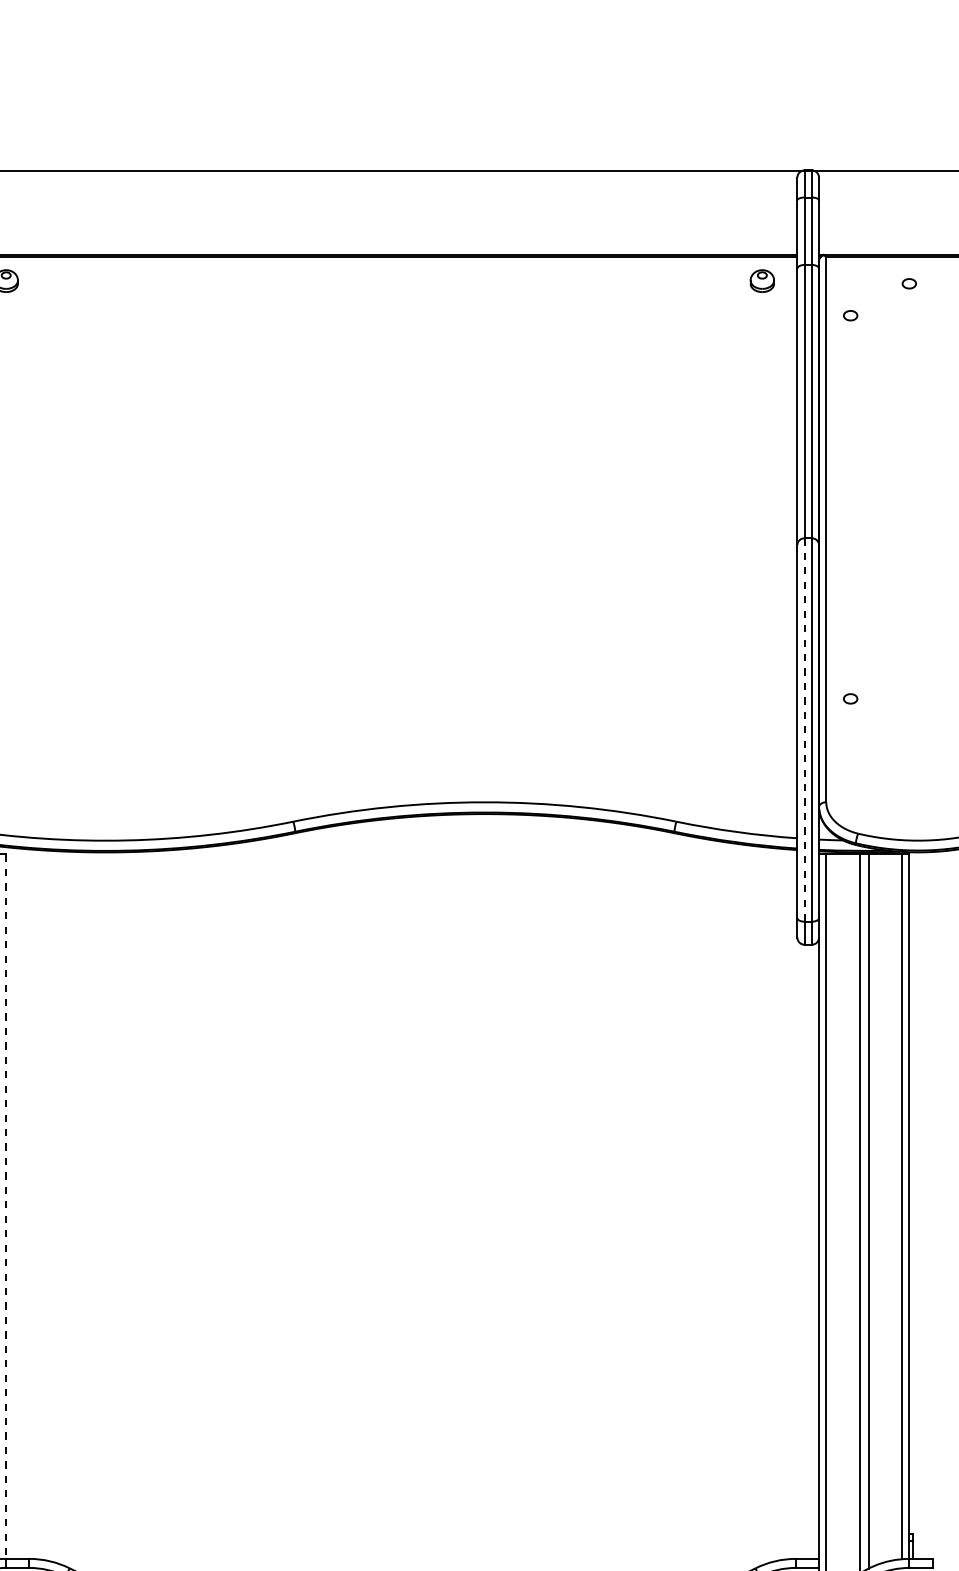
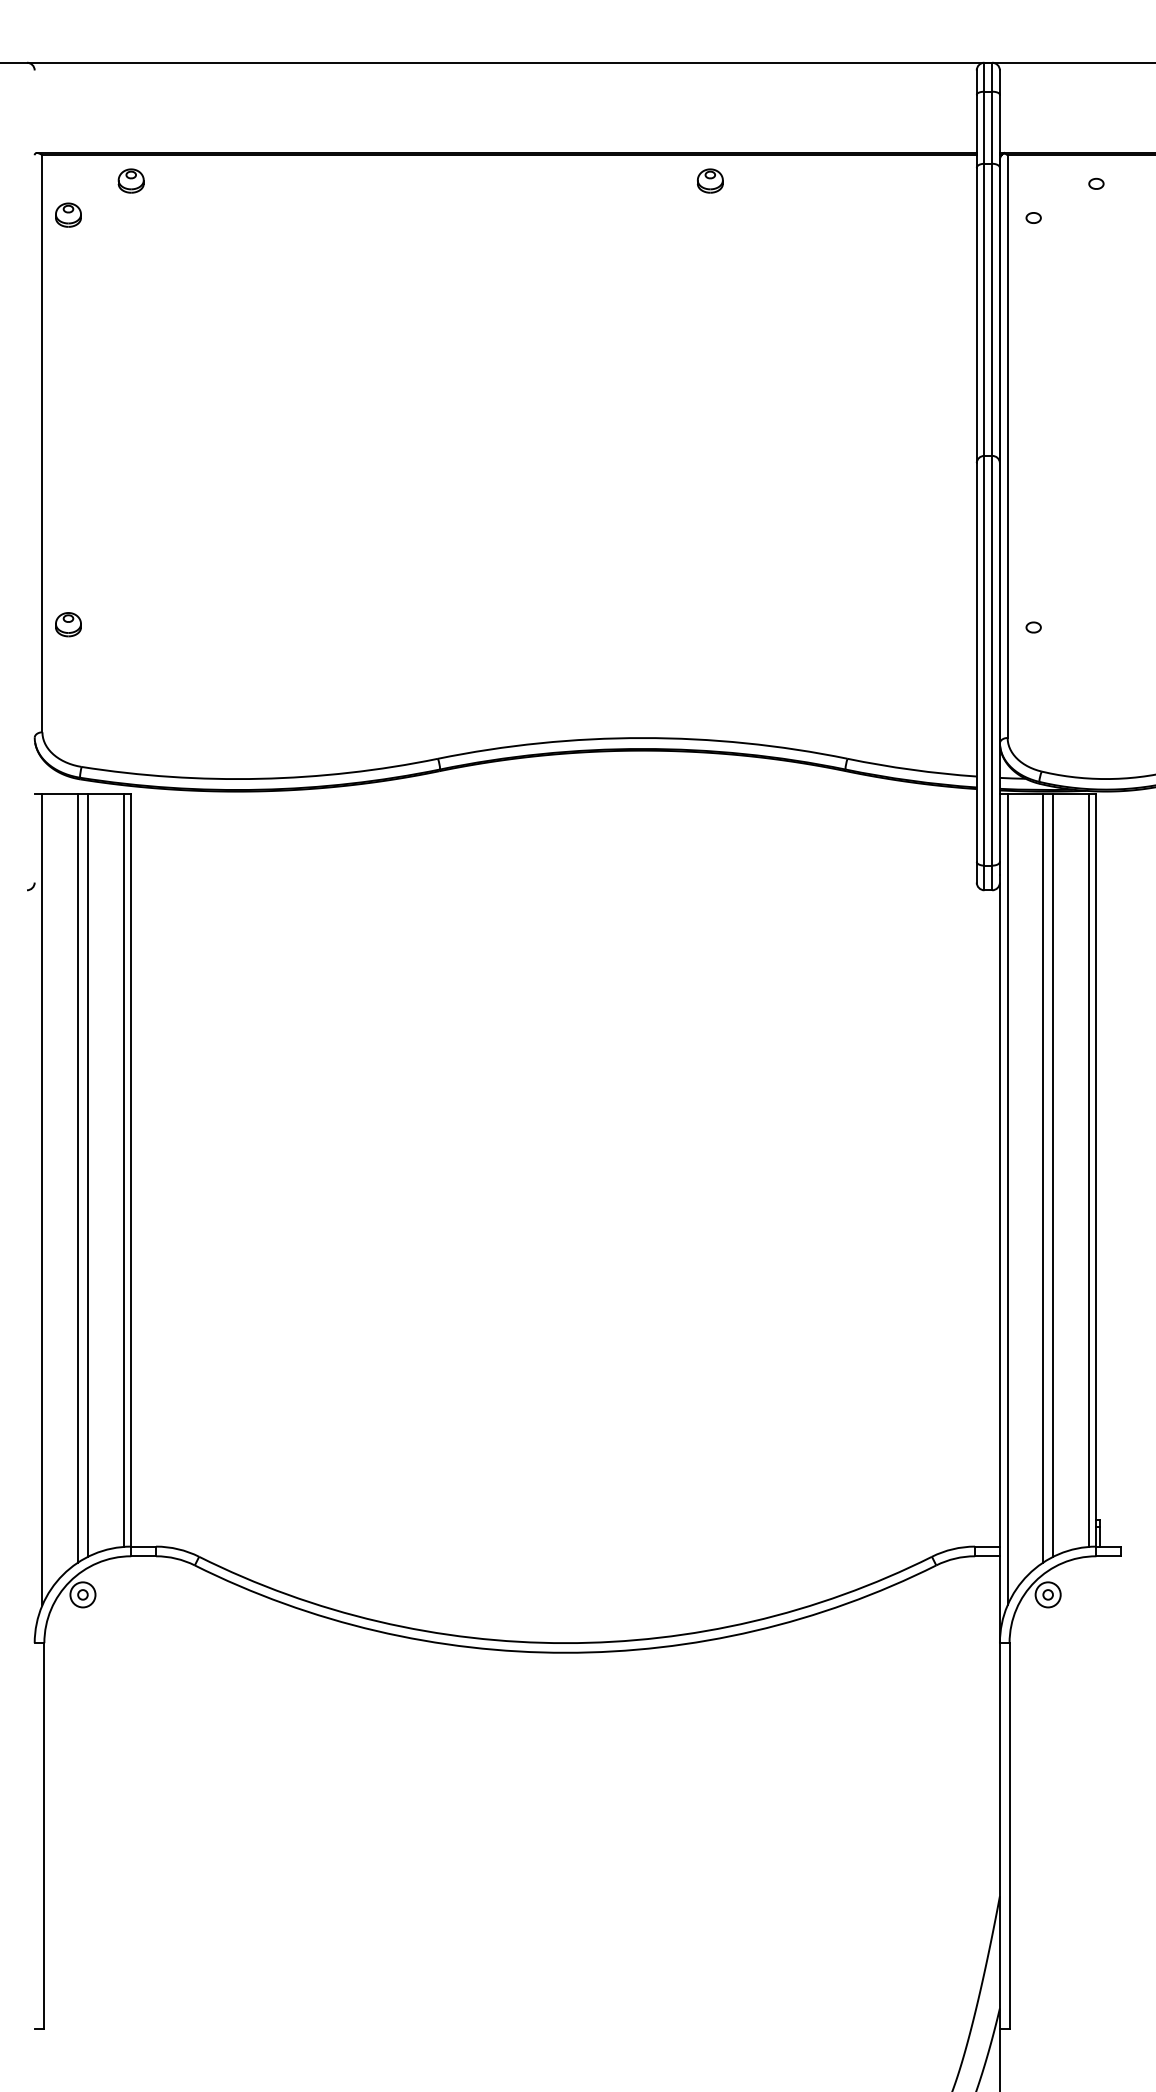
part: (762, 280) -> (710, 180), moved
line: (804, 729) -> (984, 660), dashed -> solid
line: (6, 1206) -> (131, 1170), dashed -> solid

